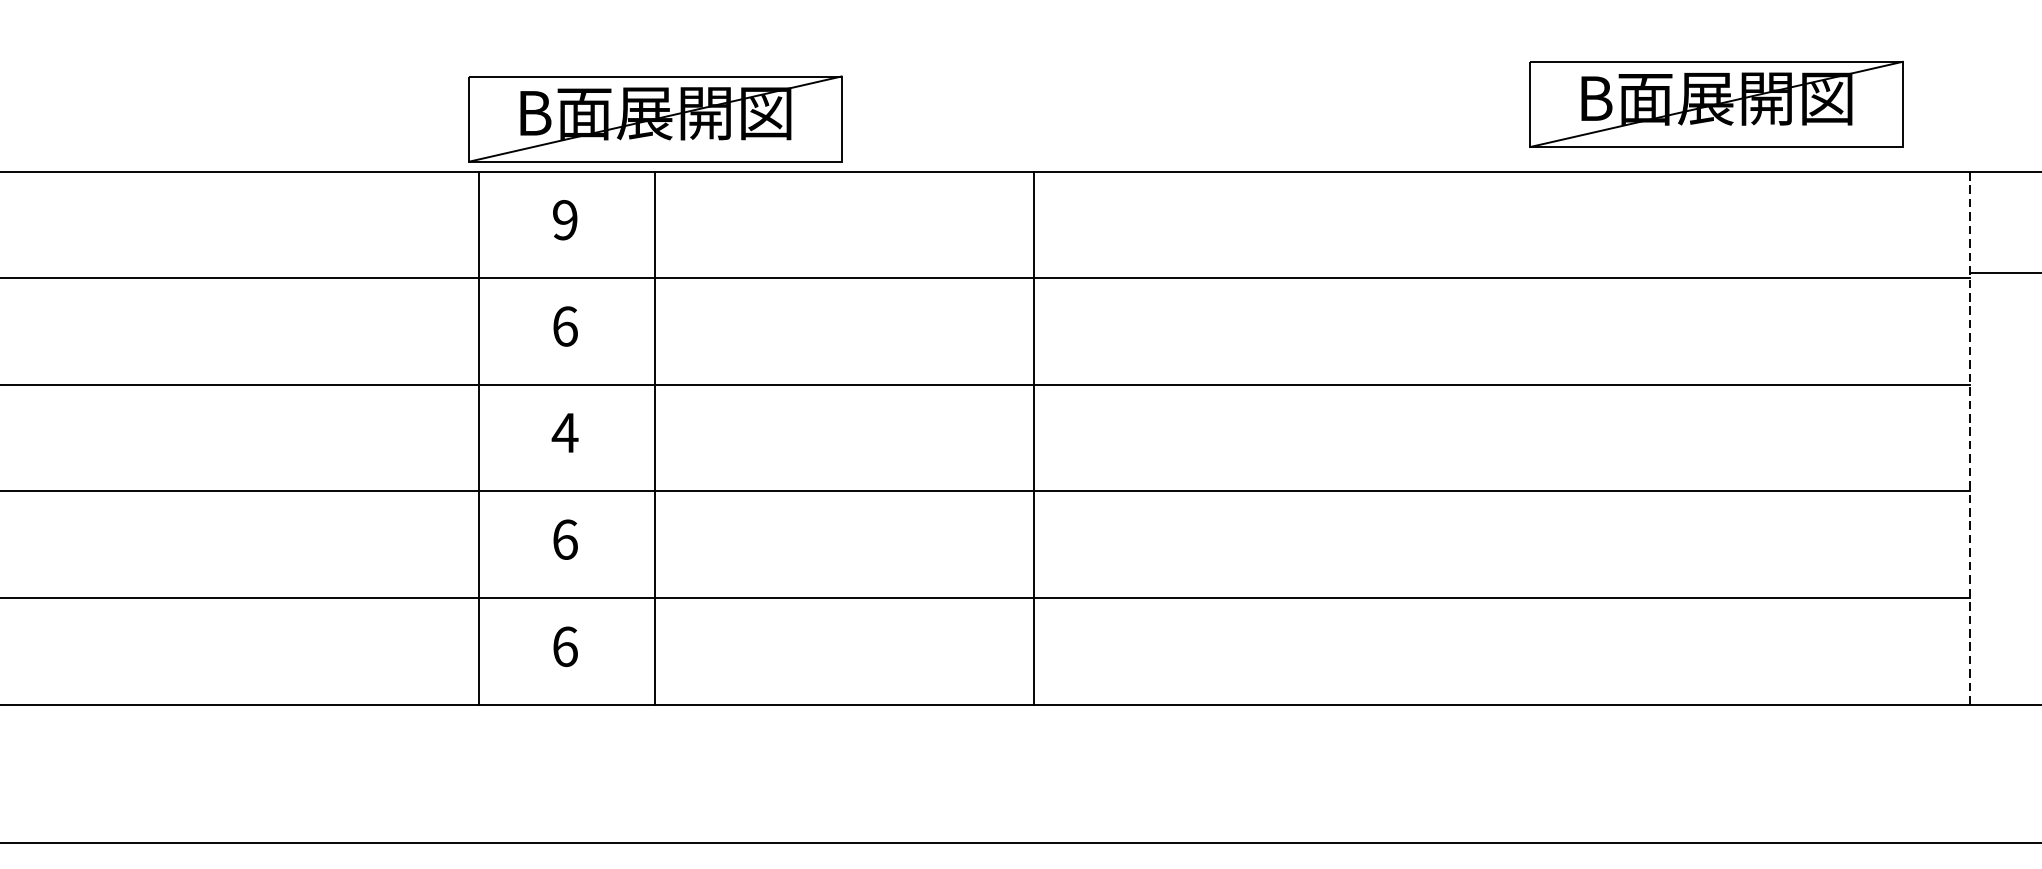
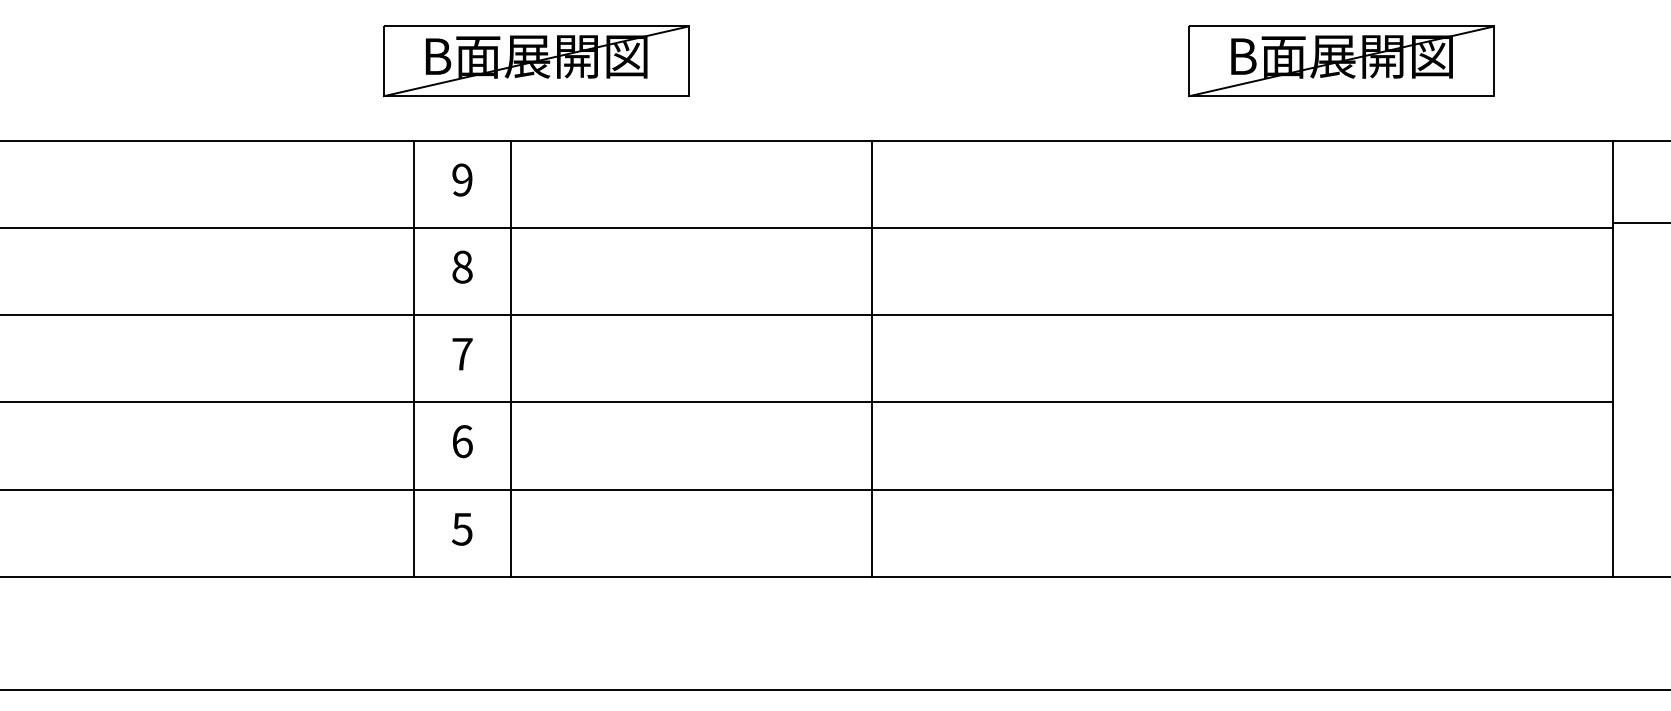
part: (1716, 104) -> (1341, 61), moved
part: (655, 119) -> (536, 61), moved
text: (565, 325) -> (462, 266), 6 -> 8
text: (565, 433) -> (462, 354), 4 -> 7
line: (479, 438) -> (414, 358), moved
line: (654, 438) -> (510, 358), moved
line: (1034, 438) -> (871, 358), moved
line: (1970, 439) -> (1612, 359), dashed -> solid
text: (564, 645) -> (461, 528), 6 -> 5

